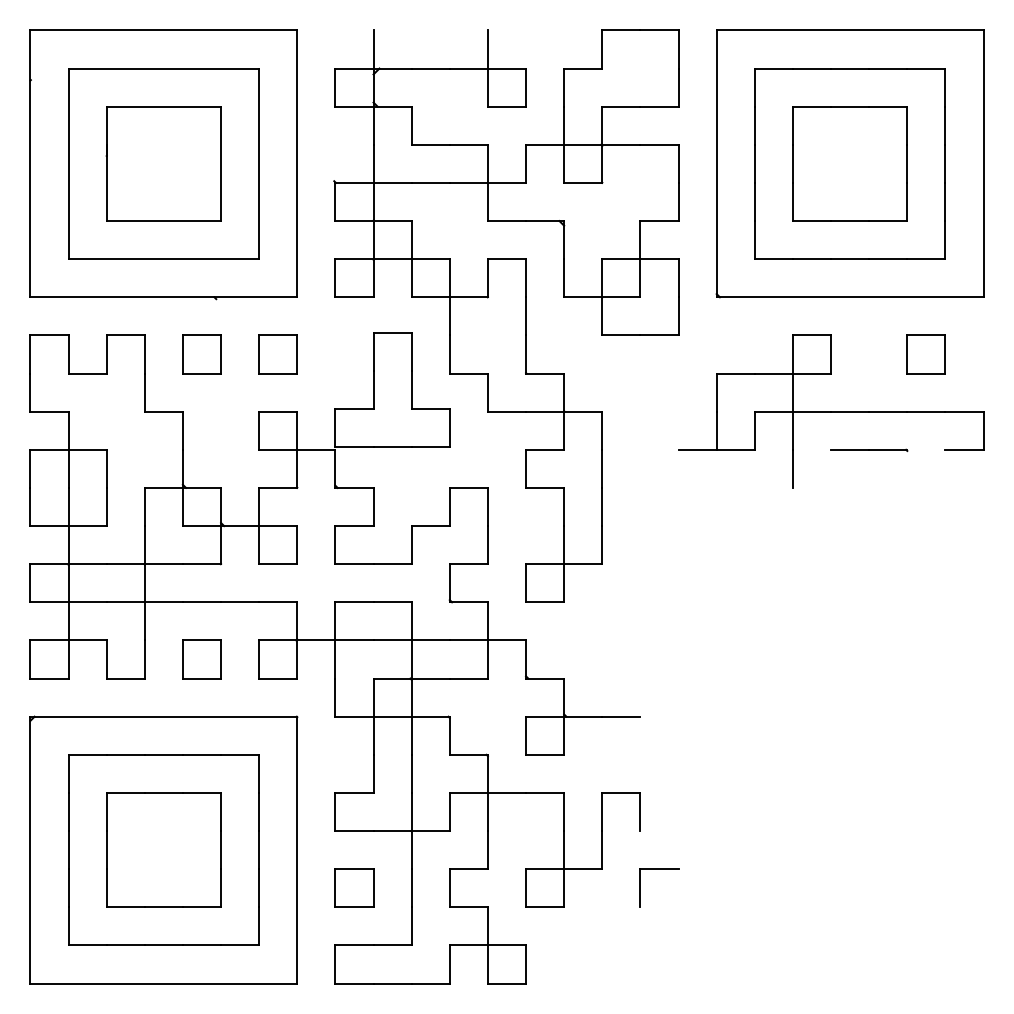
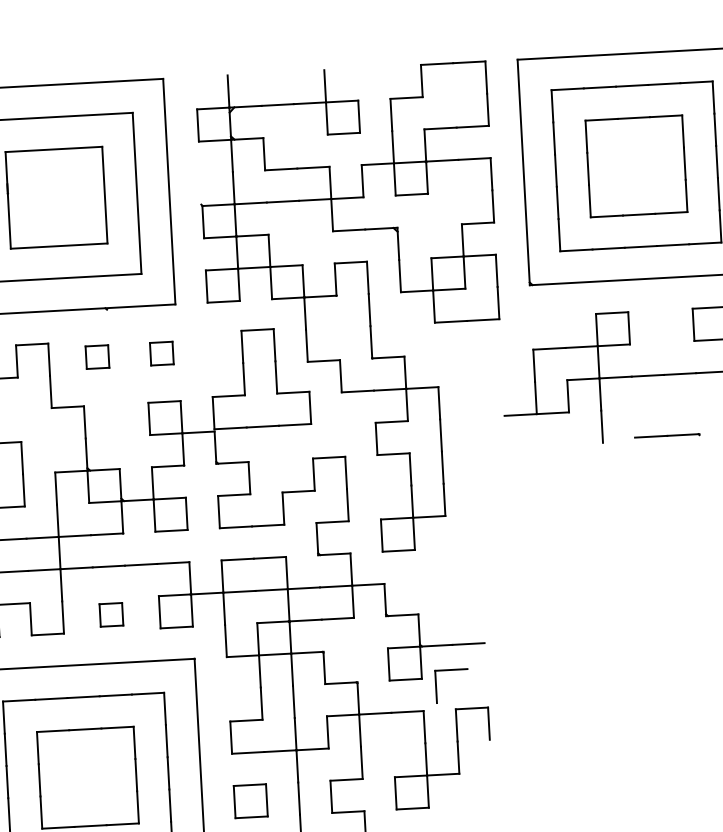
part: (201, 354) -> (97, 357), size x0.7
part: (277, 354) -> (161, 353), size x0.7
part: (869, 449) -> (667, 435), moved
part: (201, 659) -> (111, 614), size x0.7
part: (659, 869) -> (451, 670), moved

